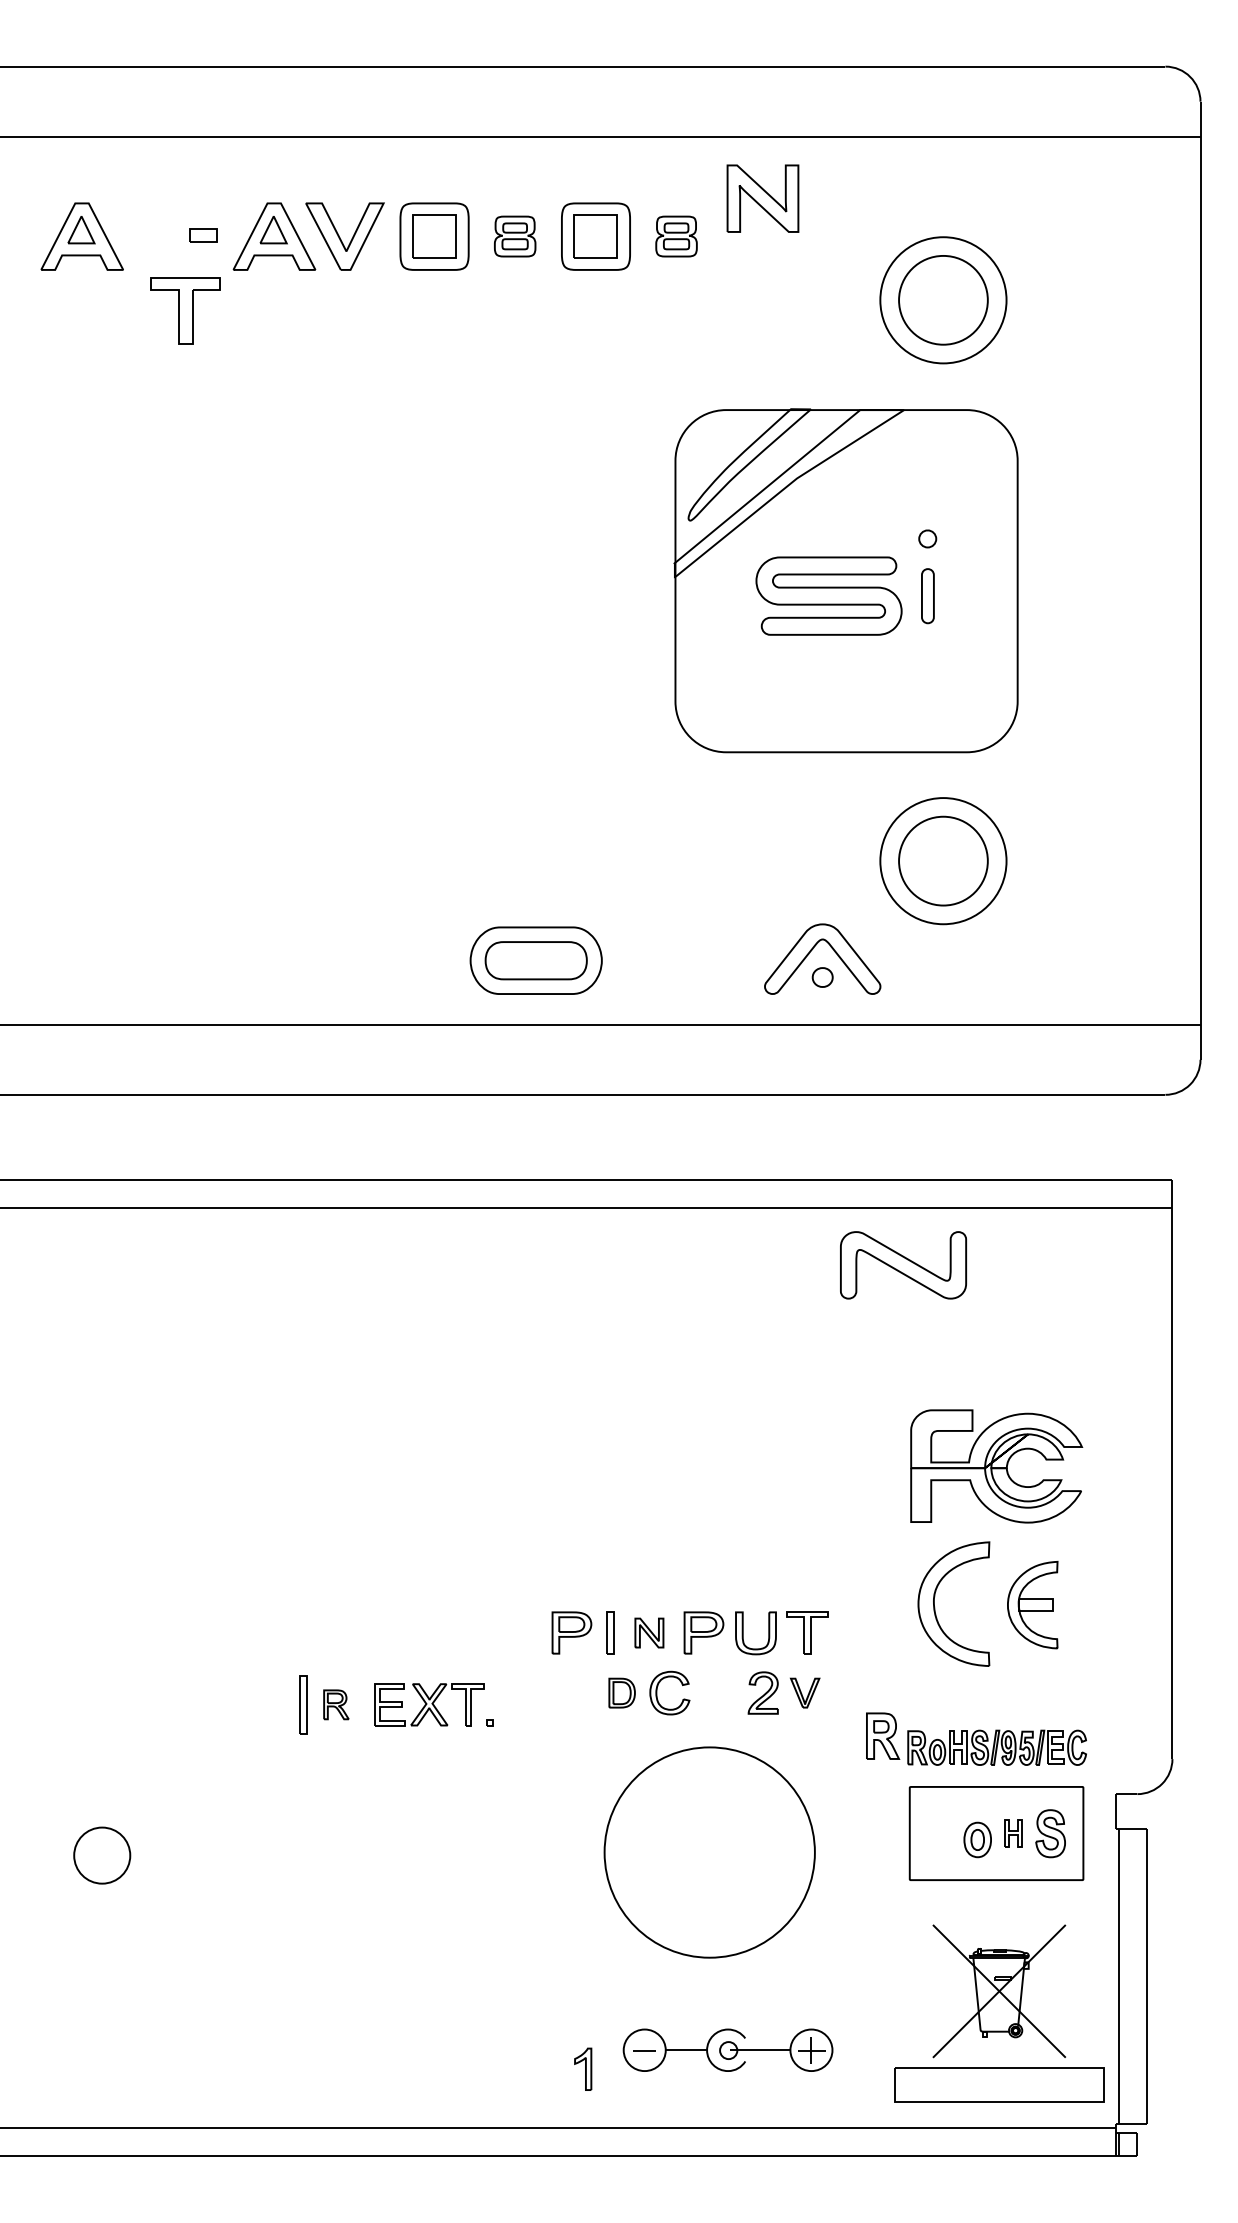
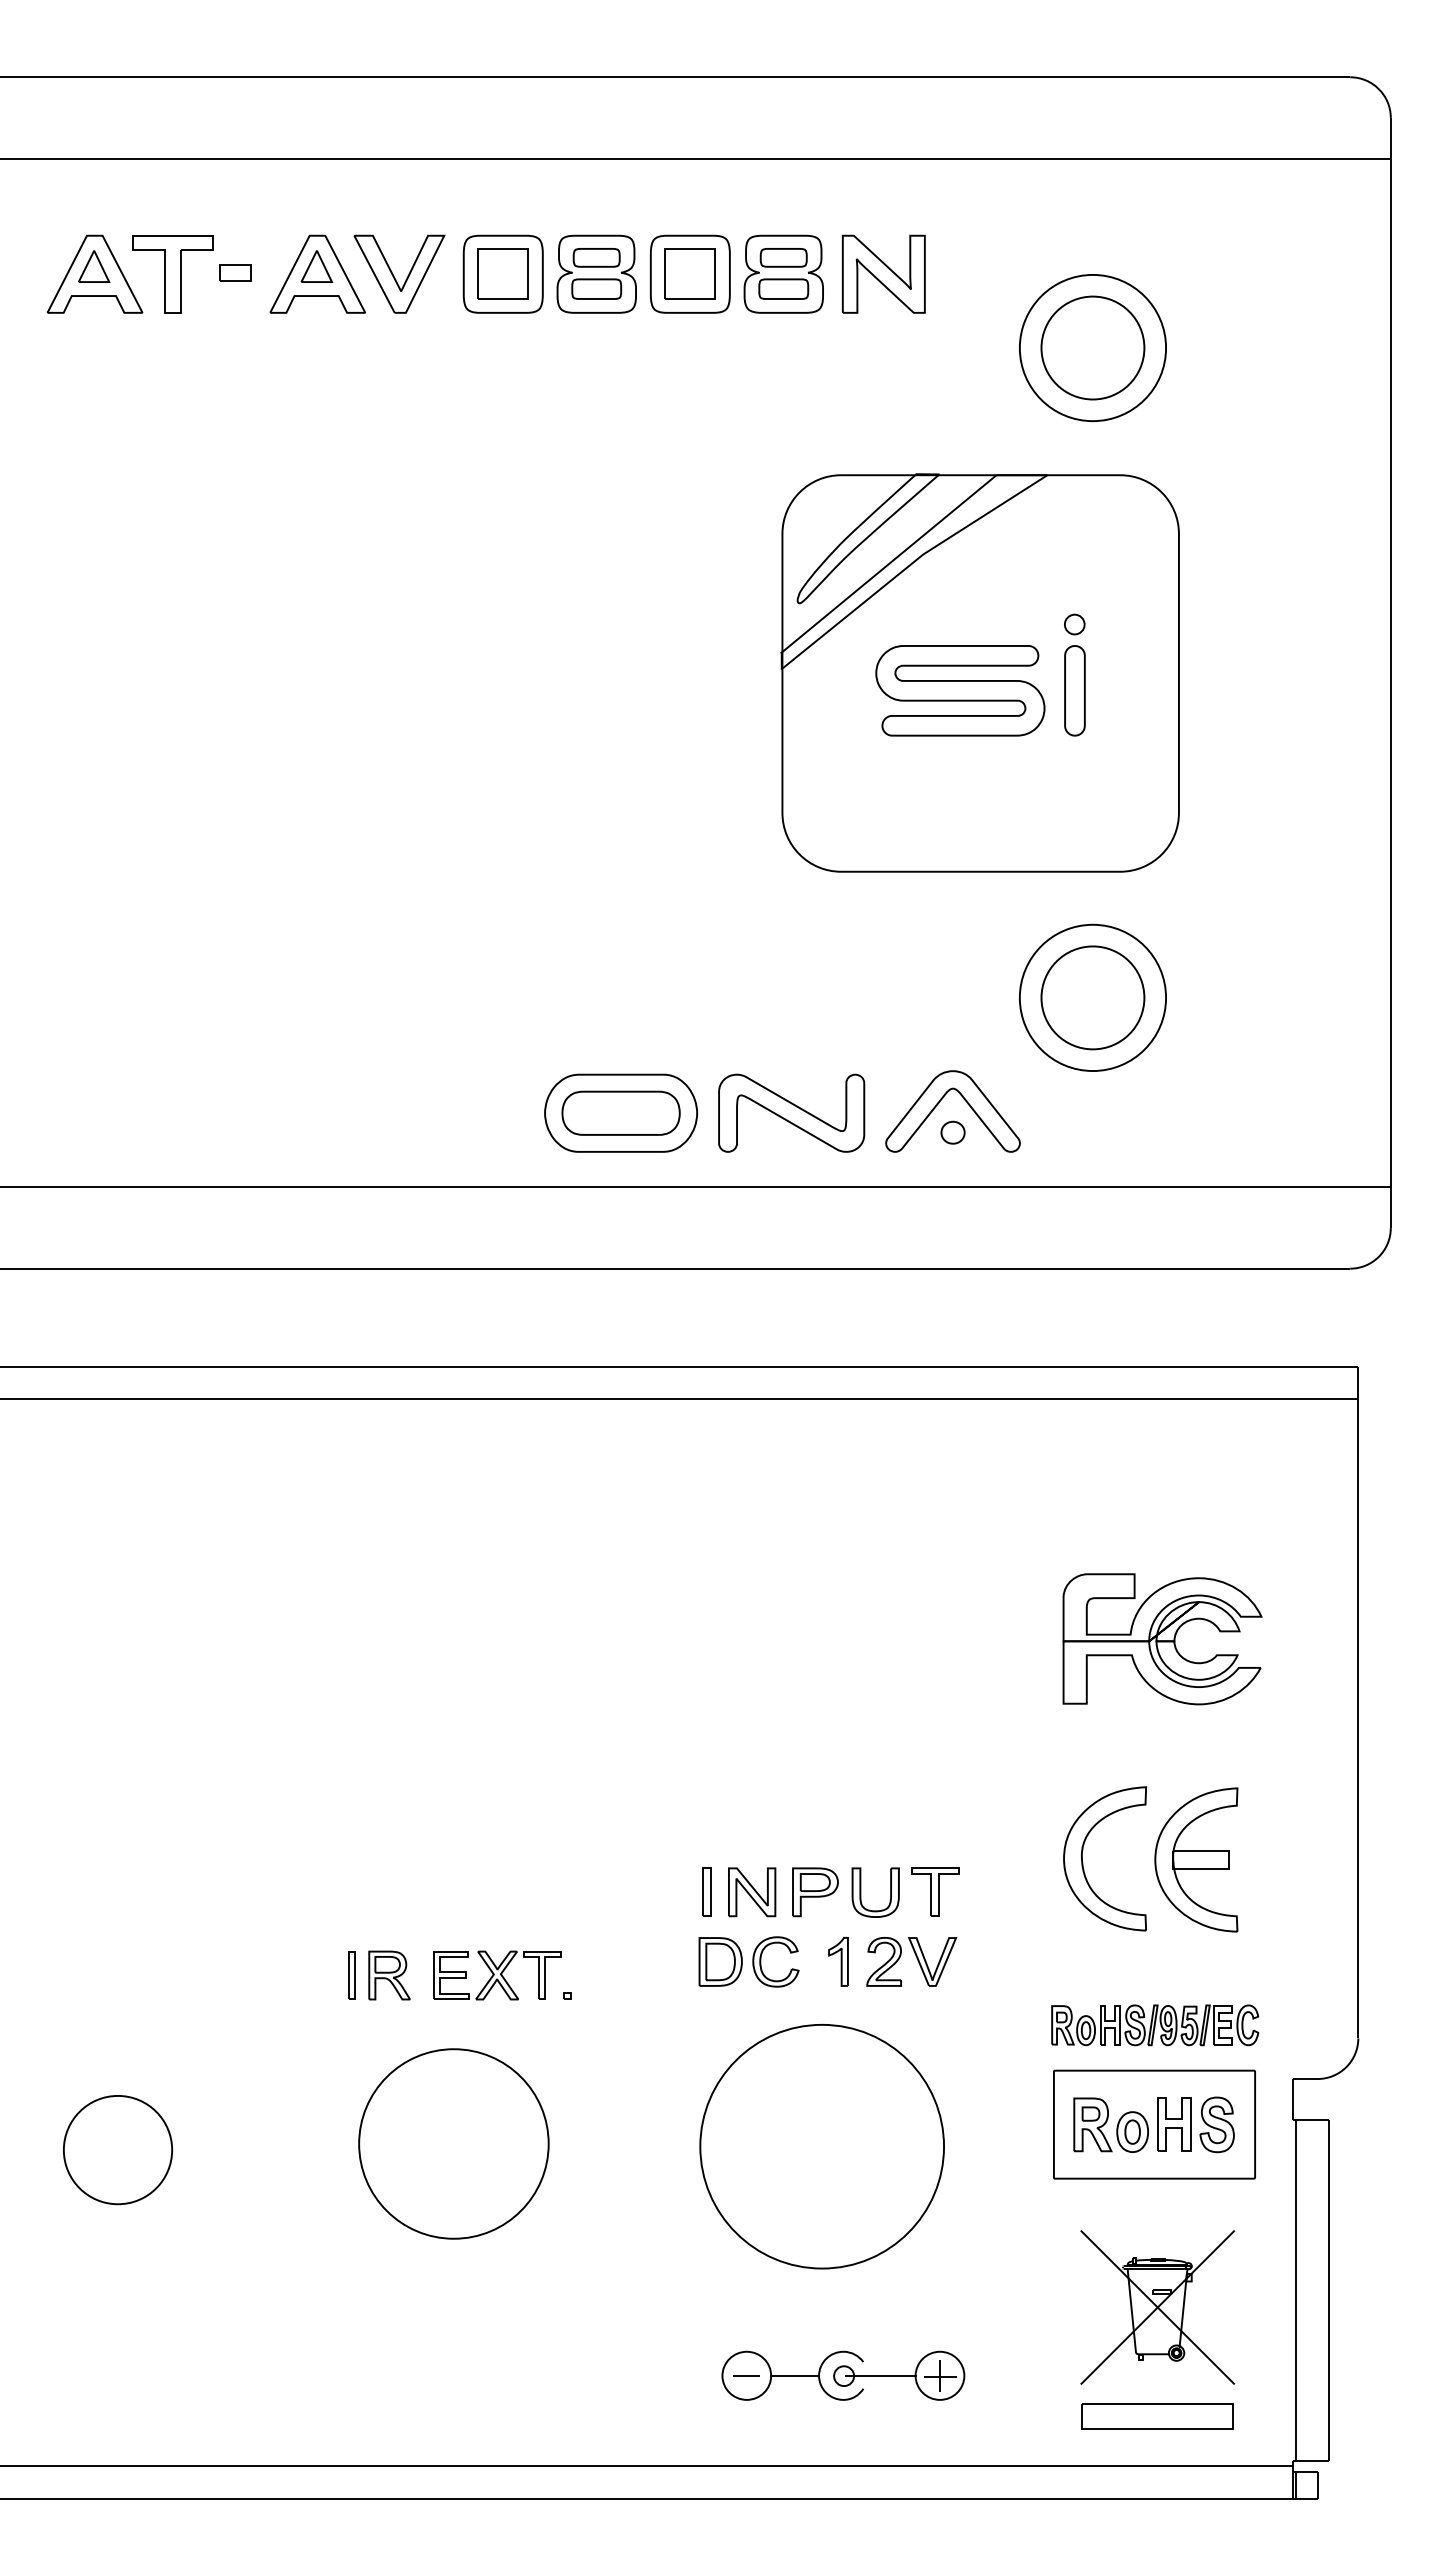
part: (762, 198) -> (883, 273), moved
part: (515, 235) -> (596, 273), size x1.67
part: (676, 235) -> (783, 273), size x1.67
part: (185, 311) -> (172, 274), moved
part: (927, 595) -> (1074, 690), size x1.43
part: (903, 1264) -> (791, 1112), moved
part: (996, 1466) -> (1162, 1639), moved
part: (1032, 1604) -> (1196, 1859), size x1.43
part: (571, 1633) -> (662, 1892), removed
part: (649, 1633) -> (752, 1892), size x1.43
part: (622, 1692) -> (720, 1961), size x1.43
part: (804, 1692) -> (932, 1961), size x1.43
part: (303, 1704) -> (351, 1975), size x0.71
part: (336, 1704) -> (389, 1975), size x1.43
part: (882, 1735) -> (1092, 2124), moved
part: (1013, 1833) -> (1174, 2124), size x1.67
part: (391, 1849) -> (453, 2143), added
part: (102, 1855) -> (118, 2150), size x1.67
part: (583, 2068) -> (838, 1961), moved
part: (999, 2085) -> (1157, 2416), size x0.62

